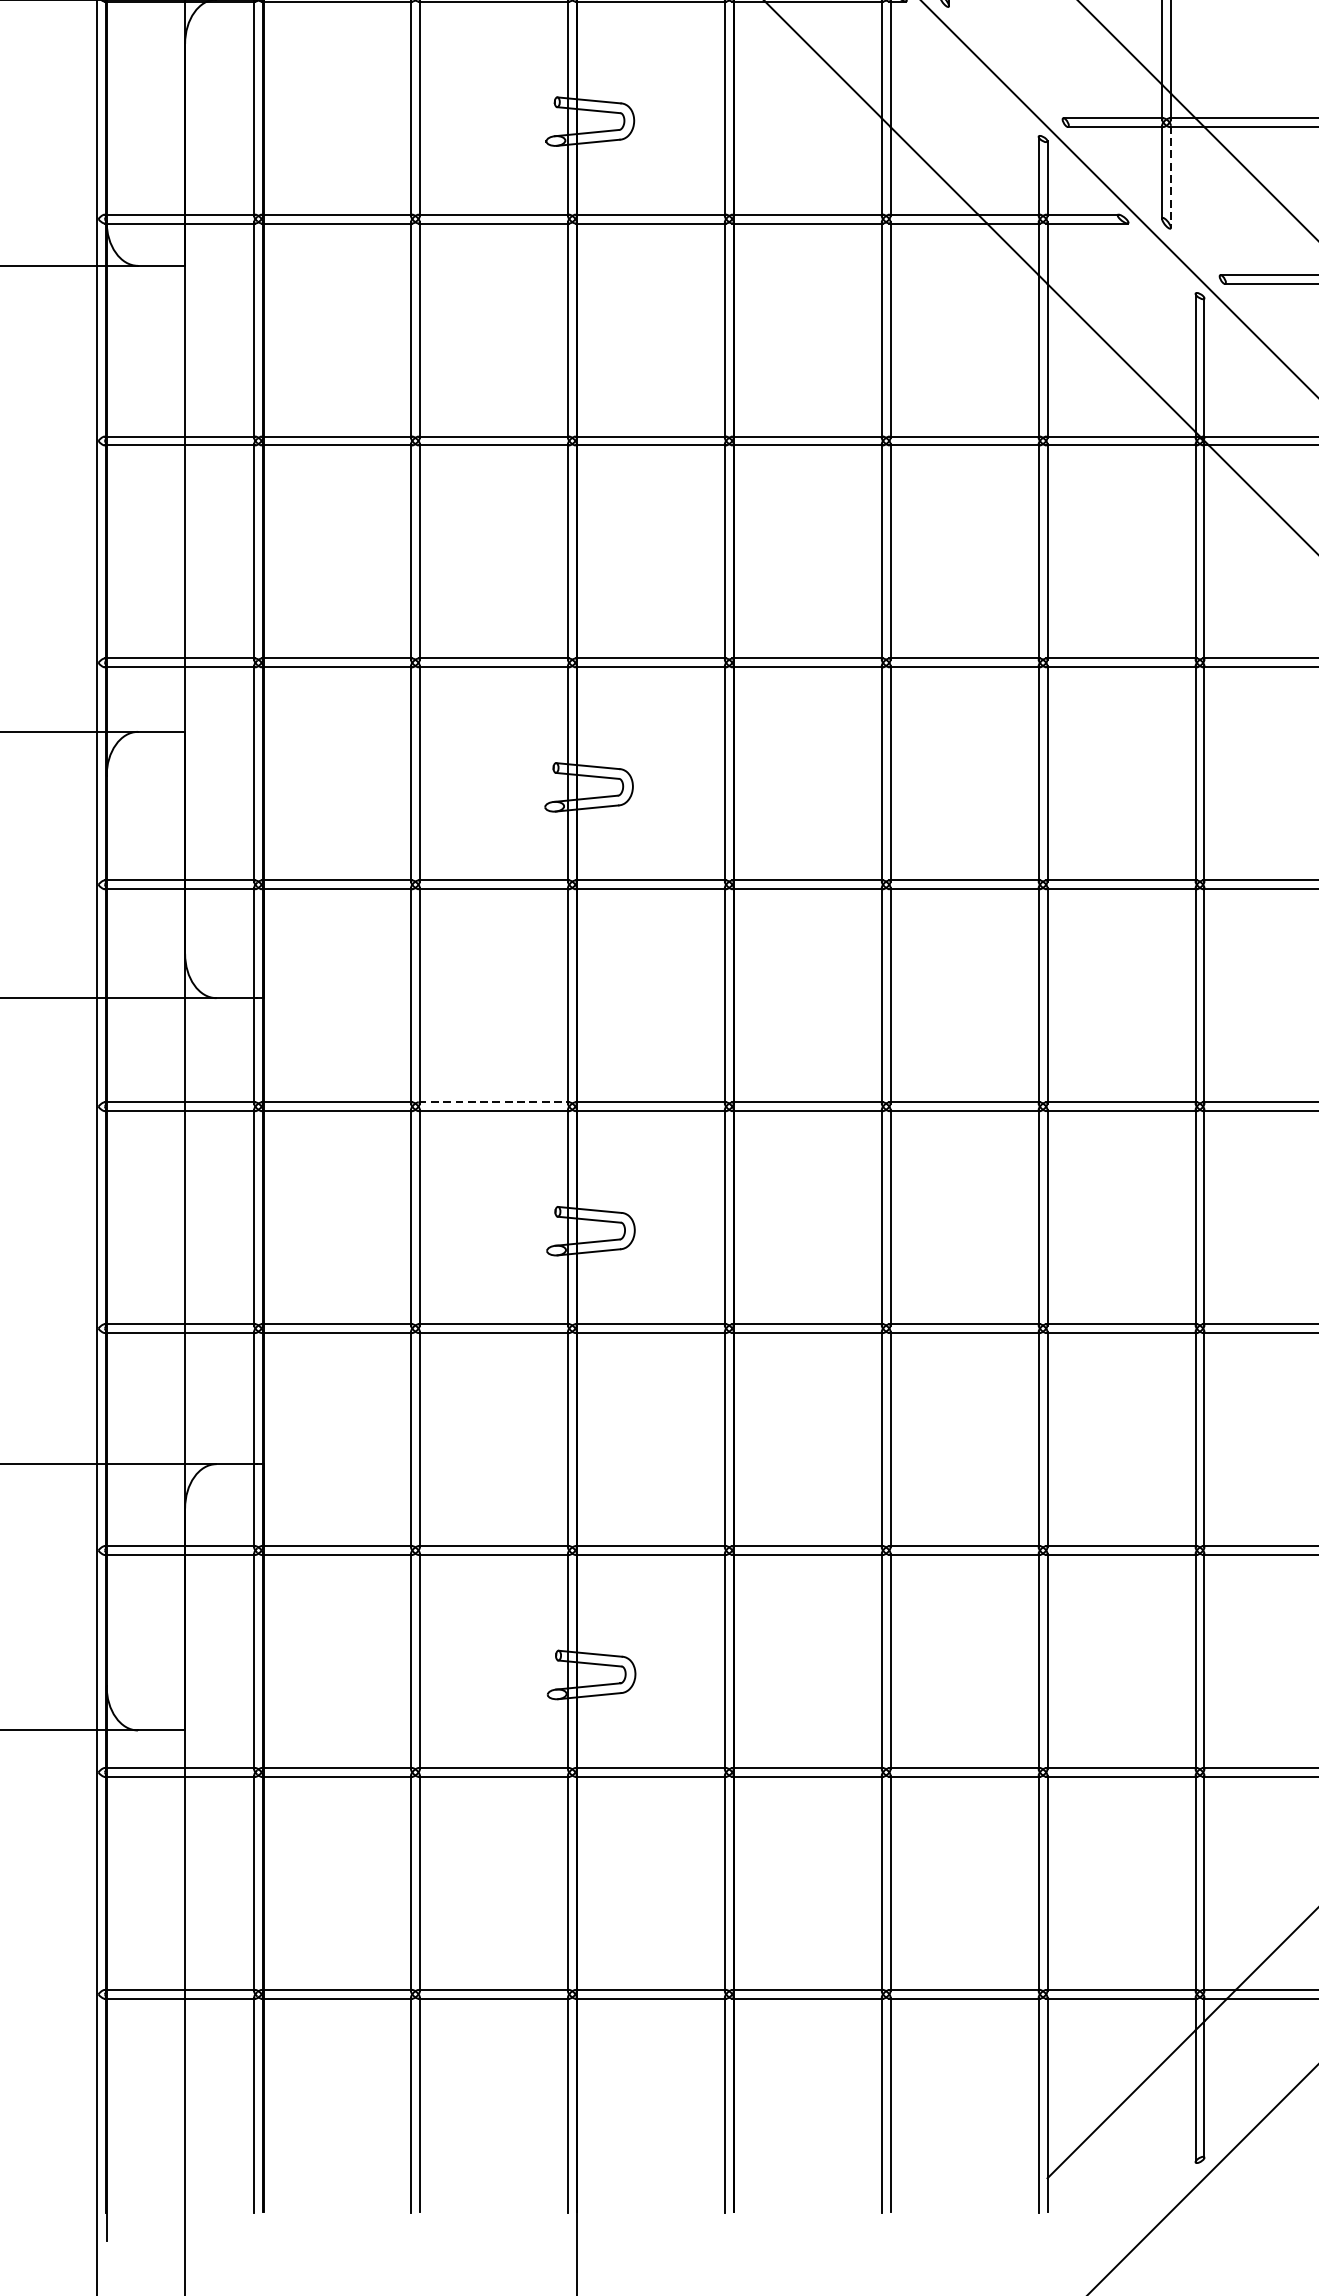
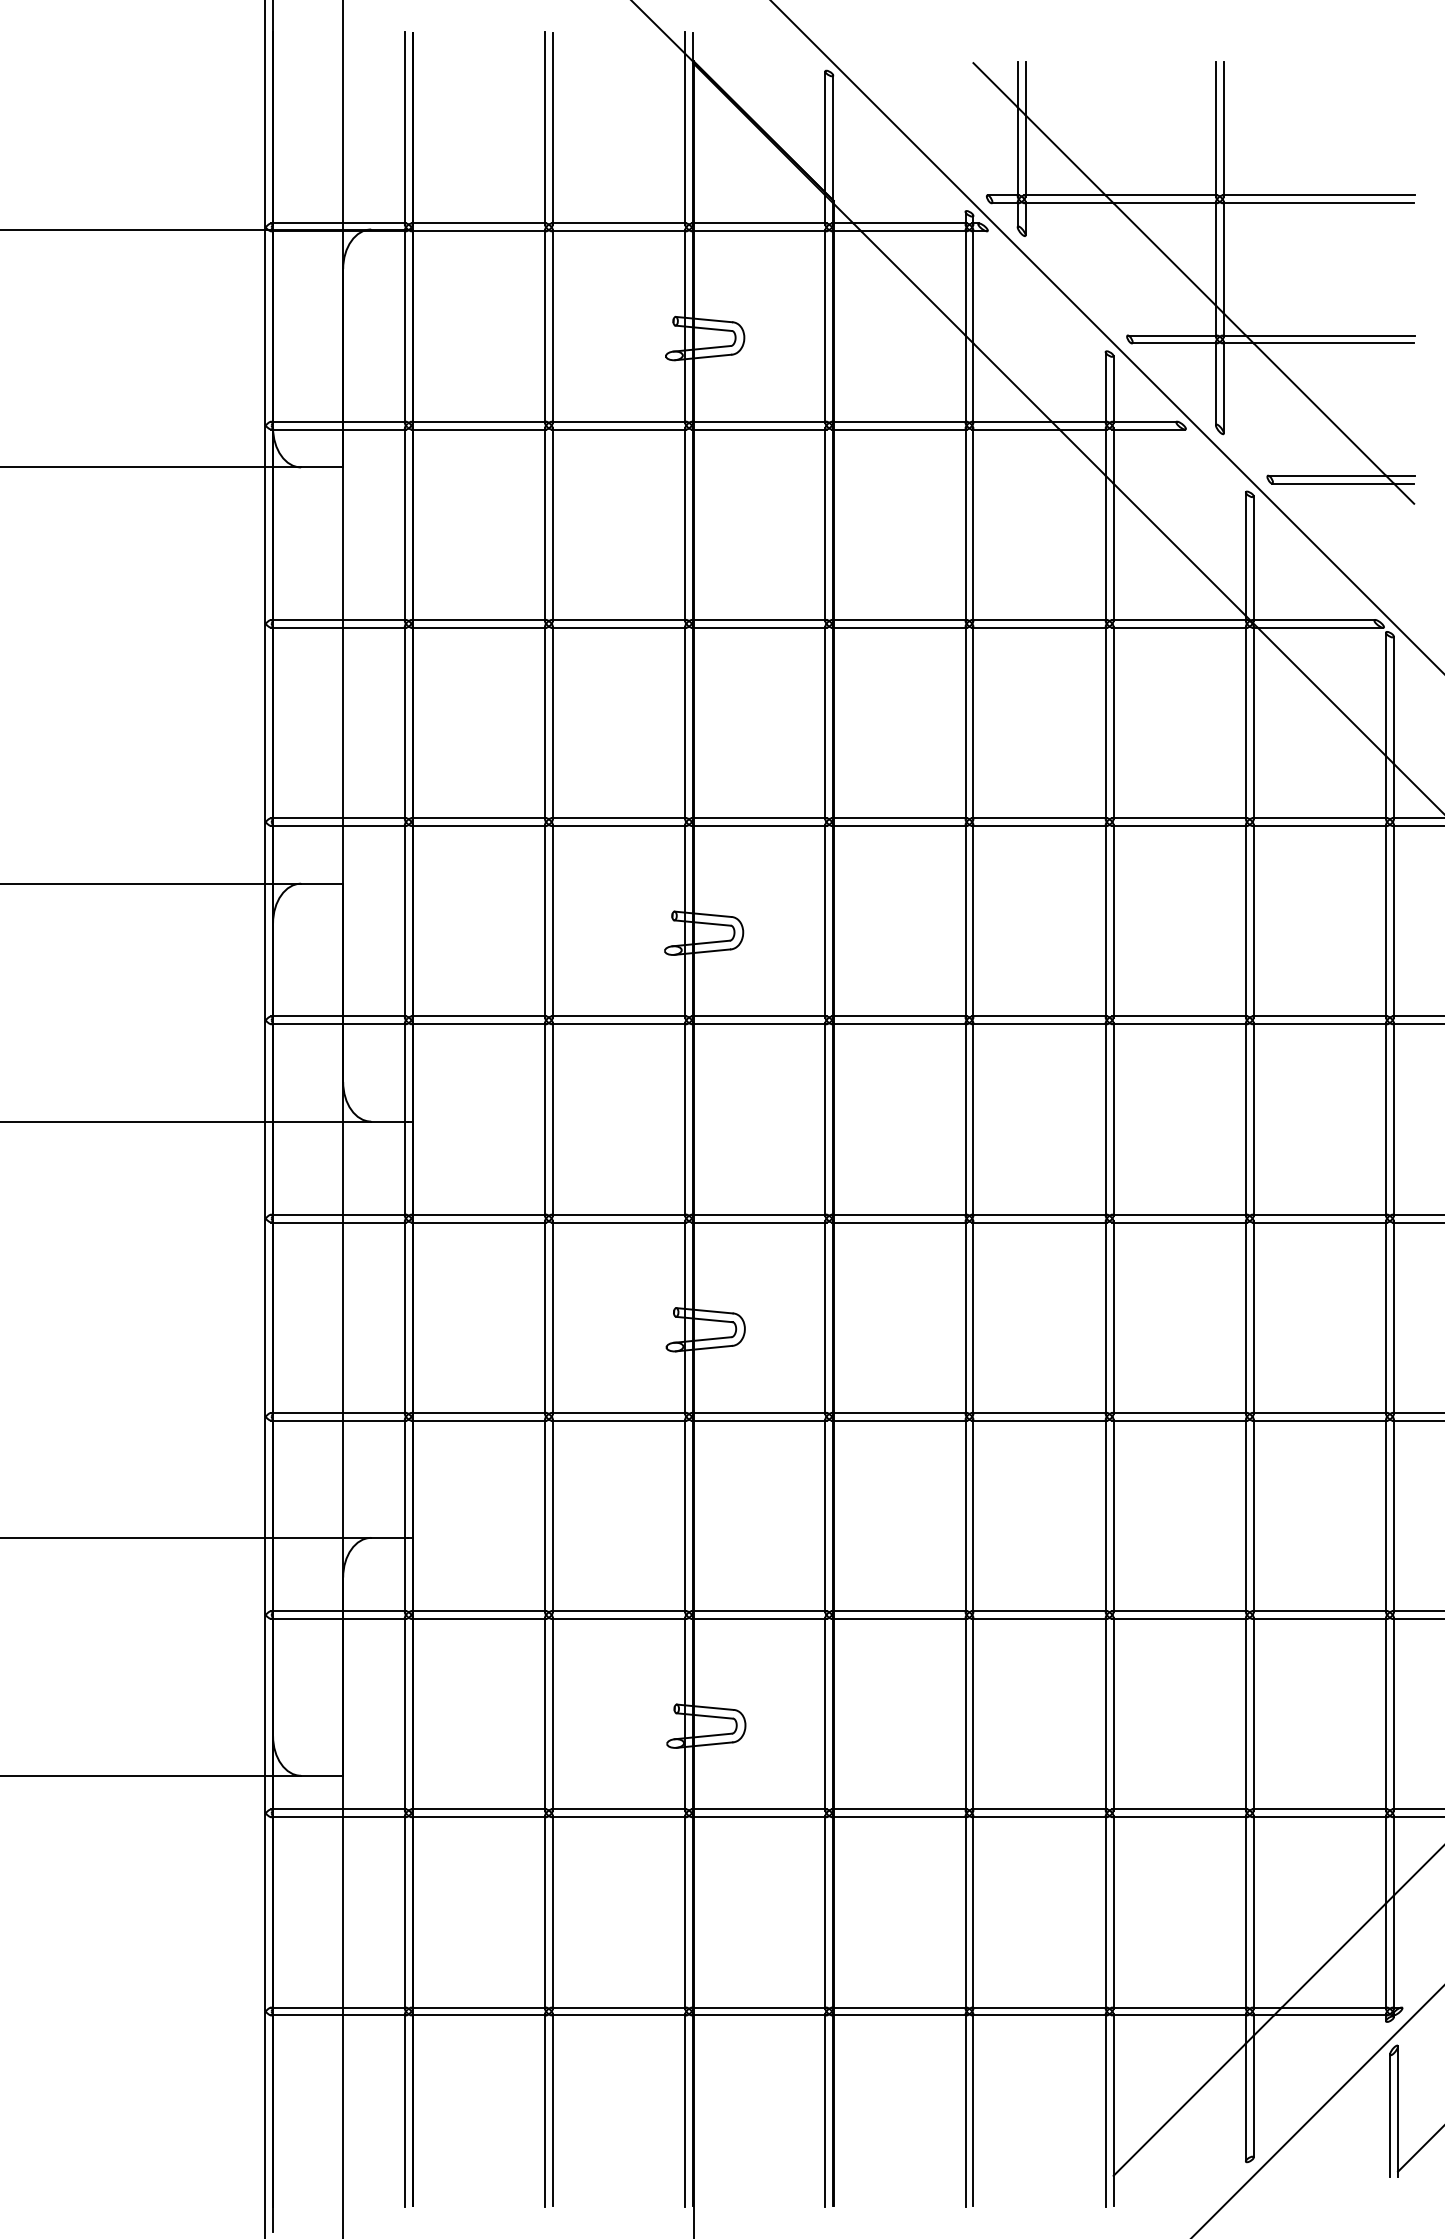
line: (1170, 176) -> (1223, 387), dashed -> solid
line: (493, 1102) -> (618, 1214), dashed -> solid

